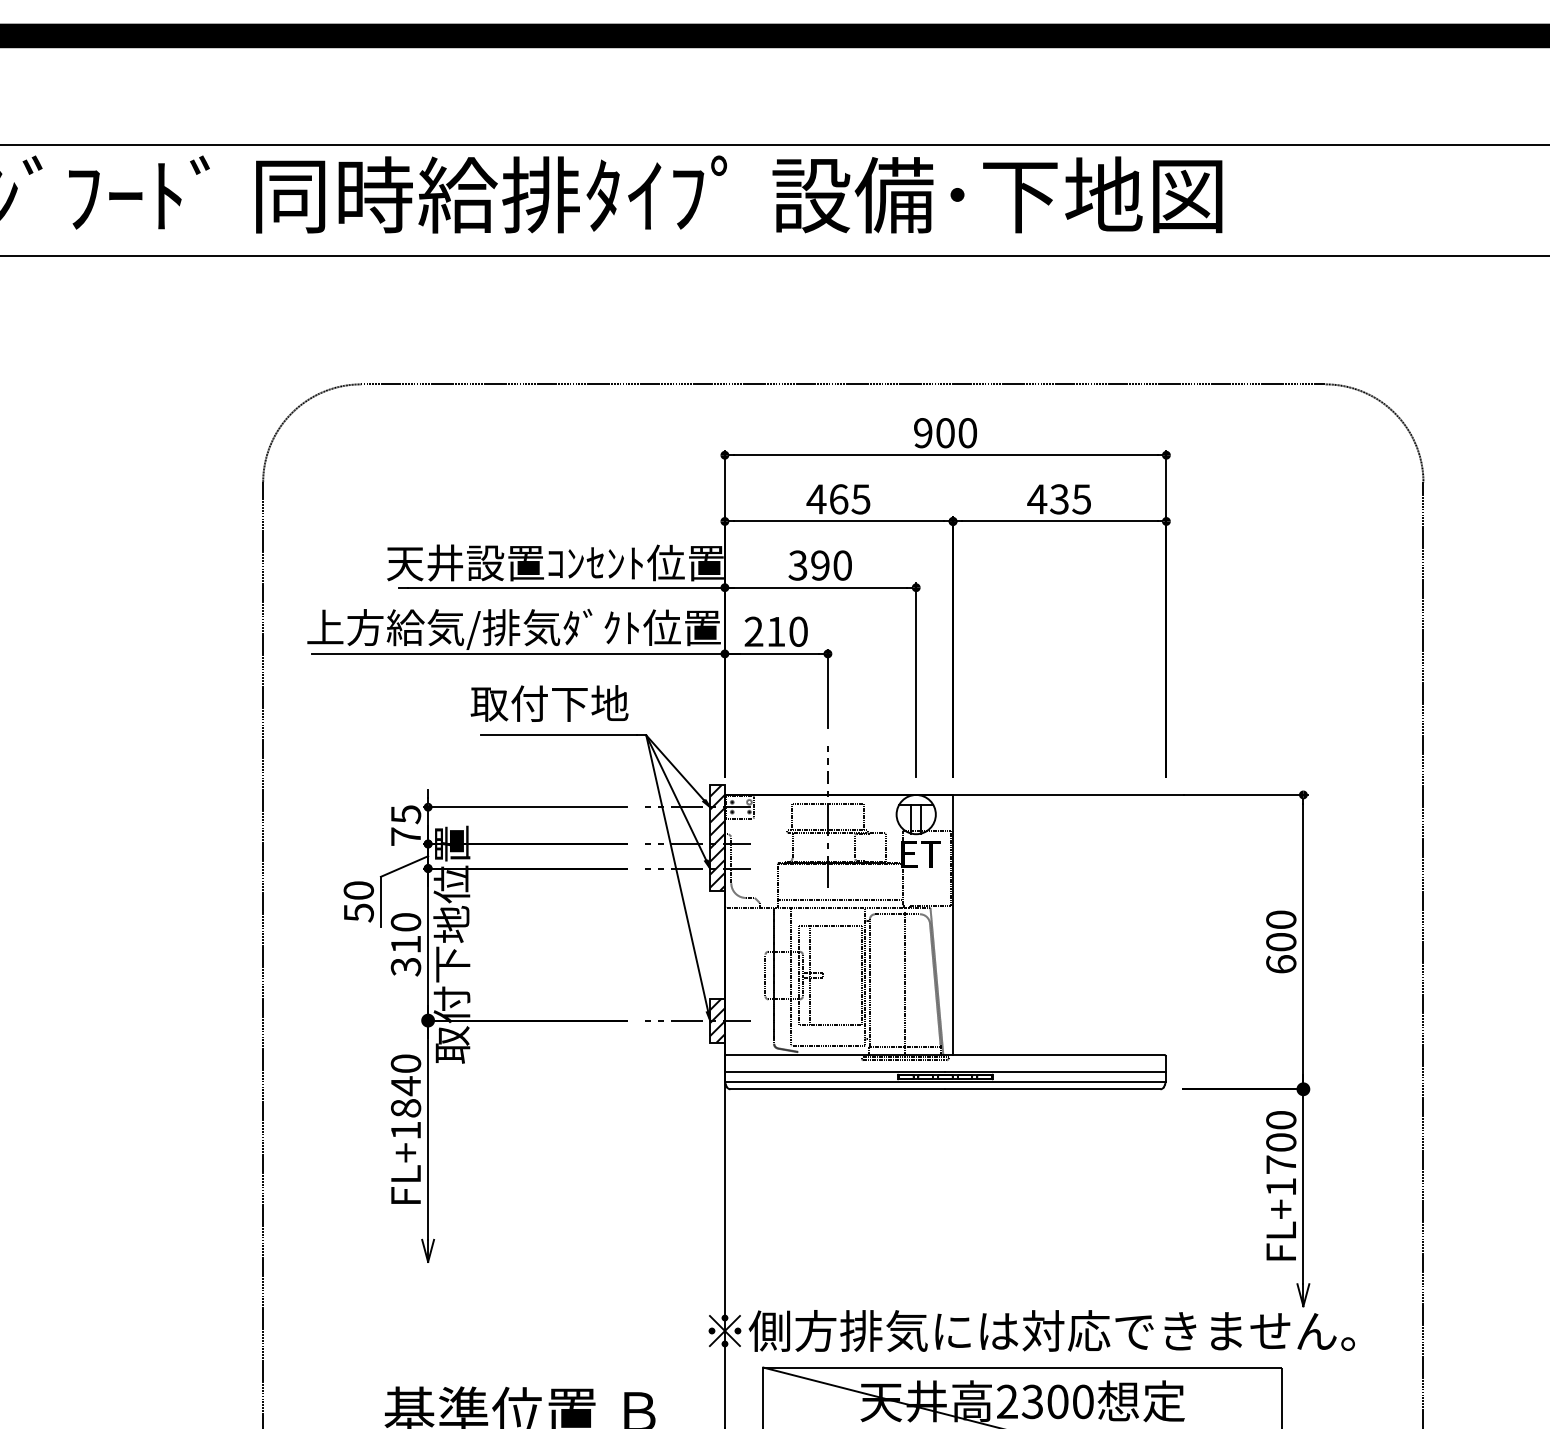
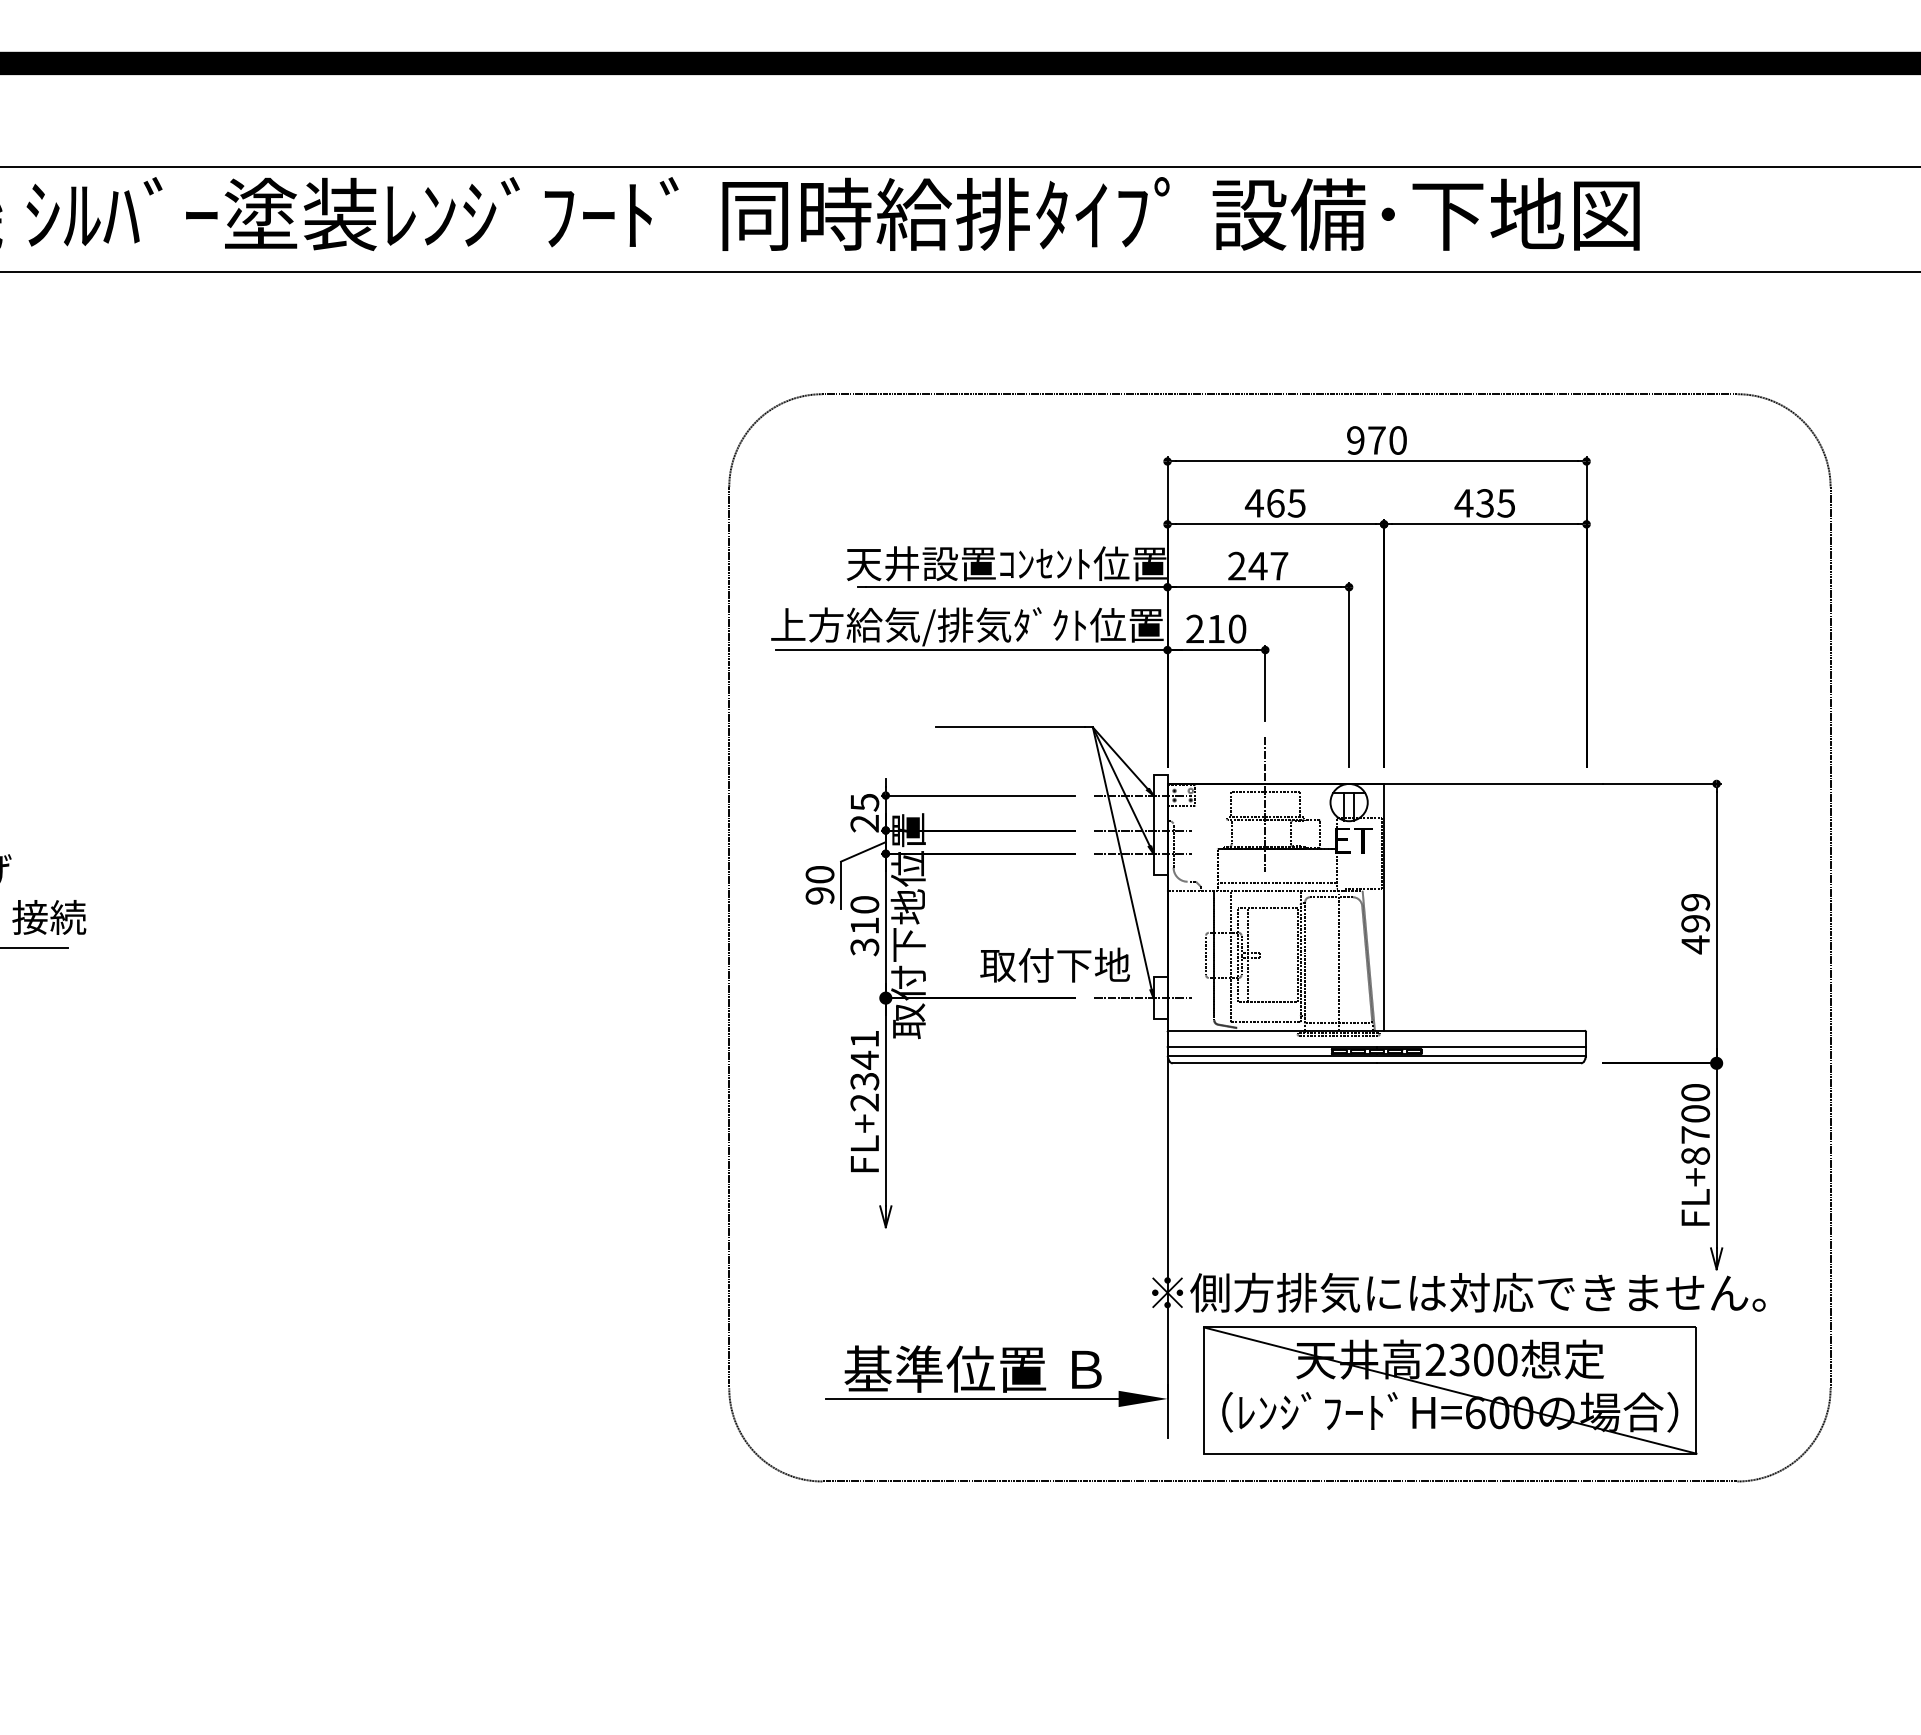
text: (945, 433) -> (1376, 440), 900 -> 970
text: (820, 564) -> (1258, 565), 390 -> 247
text: (548, 702) -> (1054, 964), moved
text: (405, 836) -> (864, 823), 75 -> 25
hatch: (717, 837) -> (1160, 824), removed
text: (358, 913) -> (819, 896), 50 -> 90
text: (1281, 941) -> (1695, 923), 600 -> 499
hatch: (717, 1020) -> (1160, 998), removed
text: (405, 1096) -> (864, 1070), FL+1840 -> FL+2341
text: (1281, 1186) -> (1695, 1155), FL+1700 -> FL+8700

